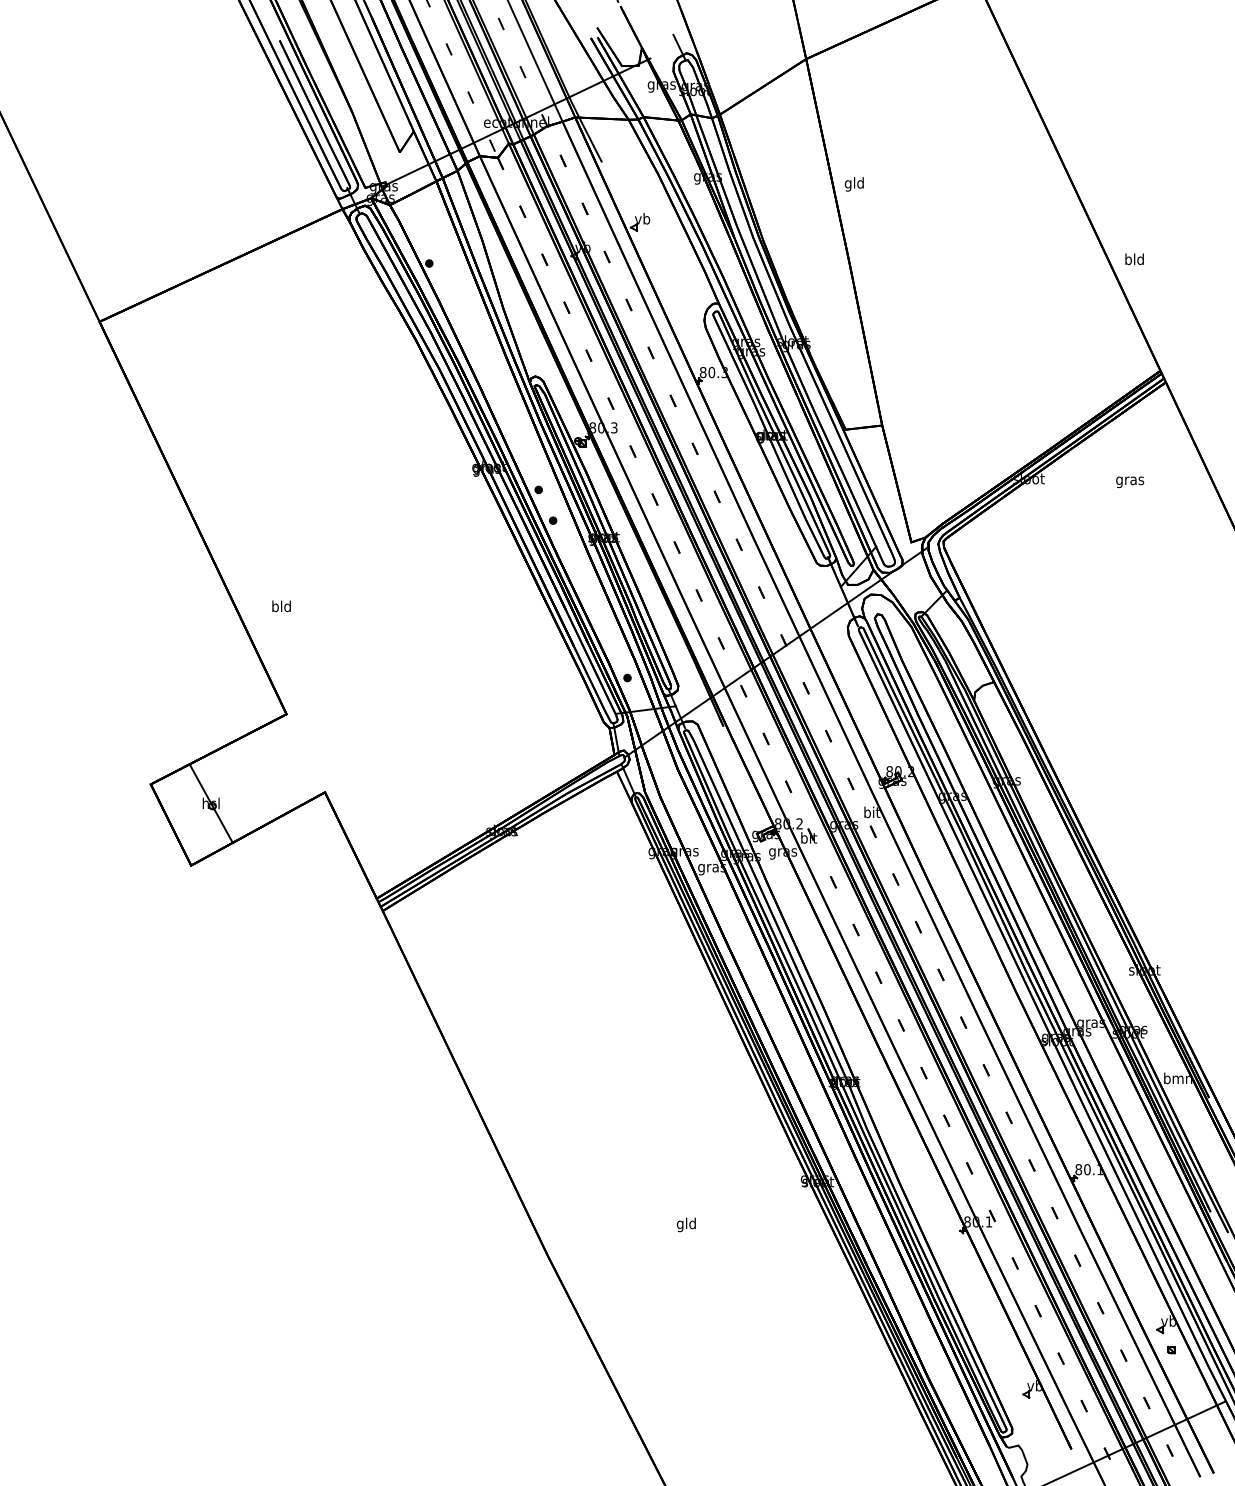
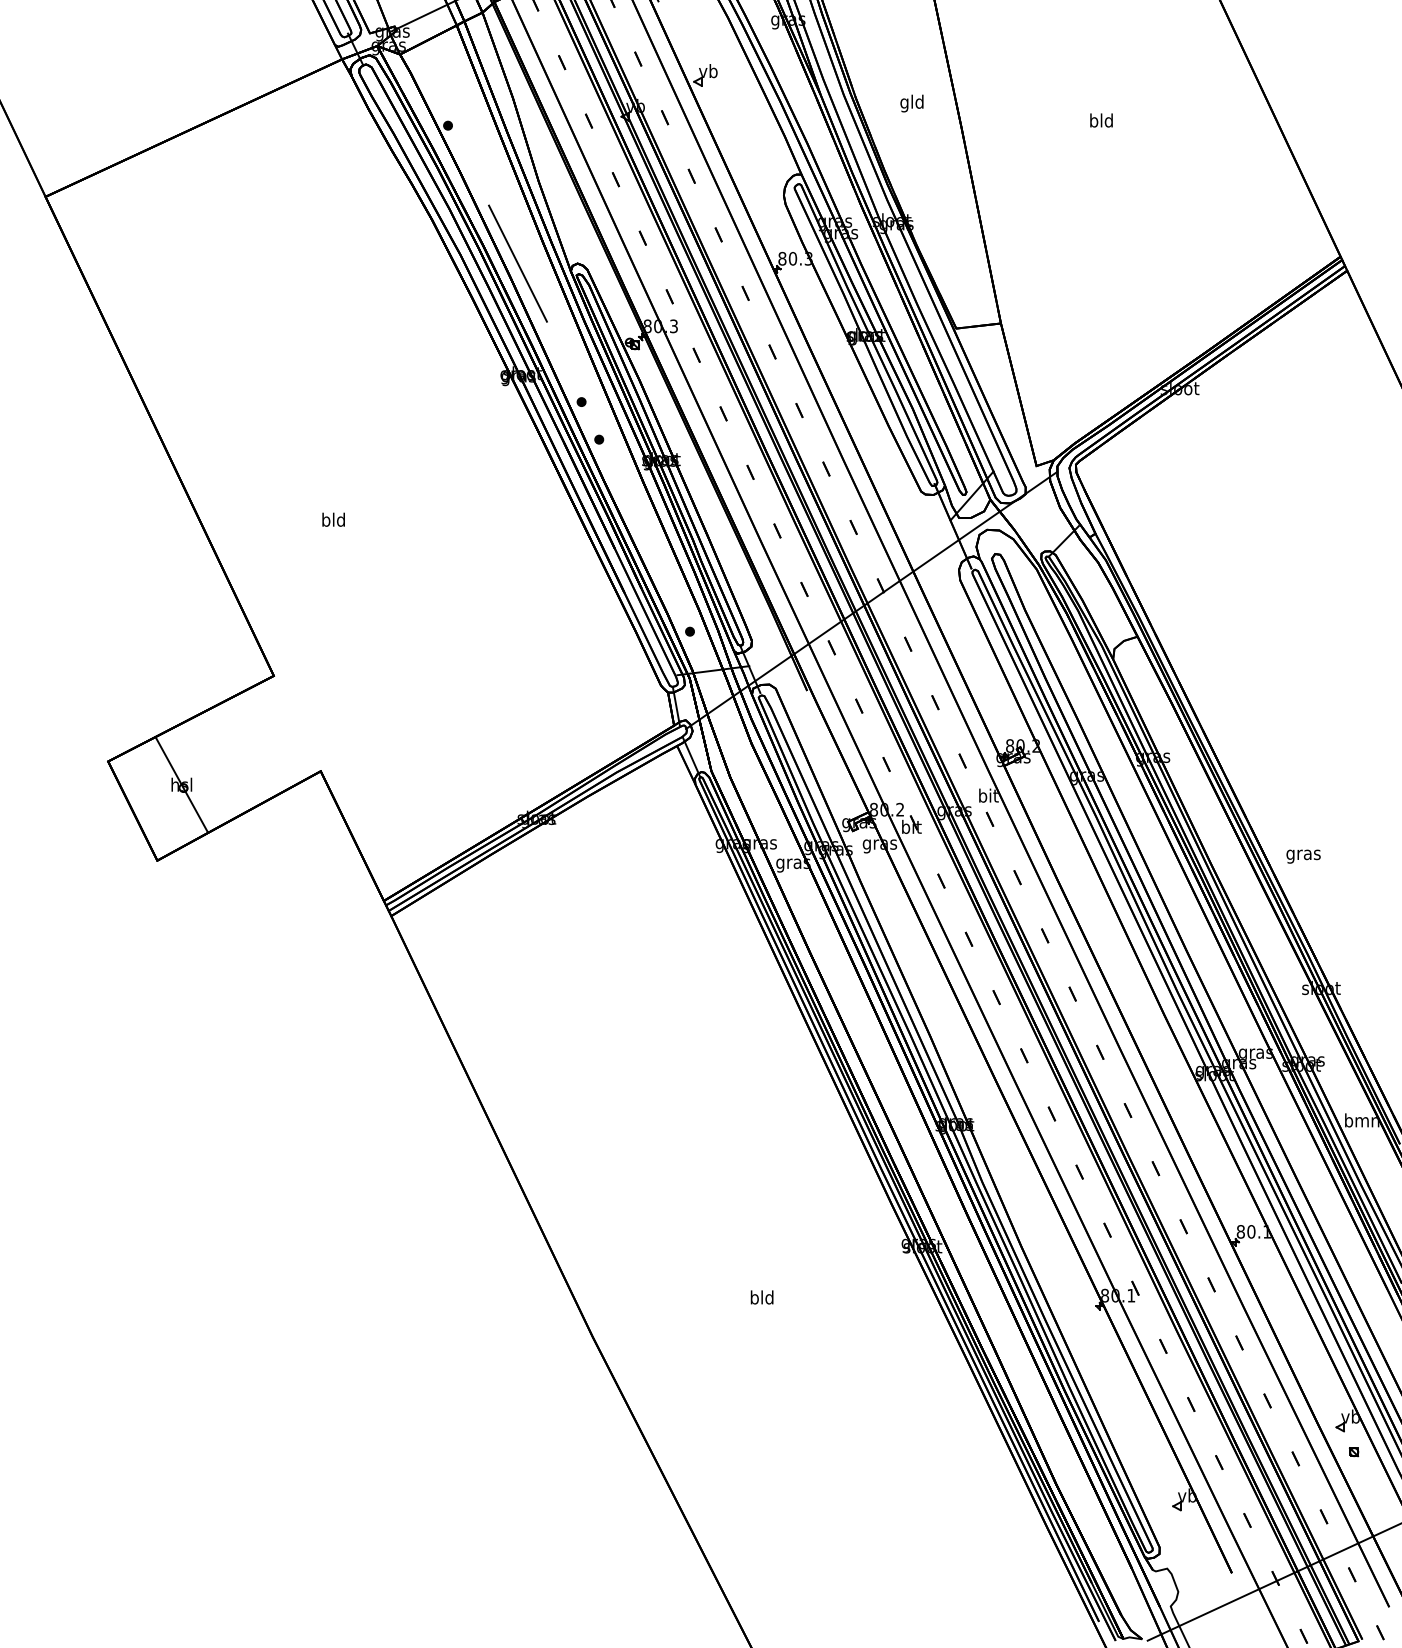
text: (853, 184) -> (910, 103), moved
text: (1134, 258) -> (1101, 119), moved
line: (486, 376) -> (517, 263), added
text: (1130, 482) -> (1304, 856), moved
text: (281, 606) -> (333, 519), moved
text: (679, 1224) -> (753, 1298), gld -> bld

